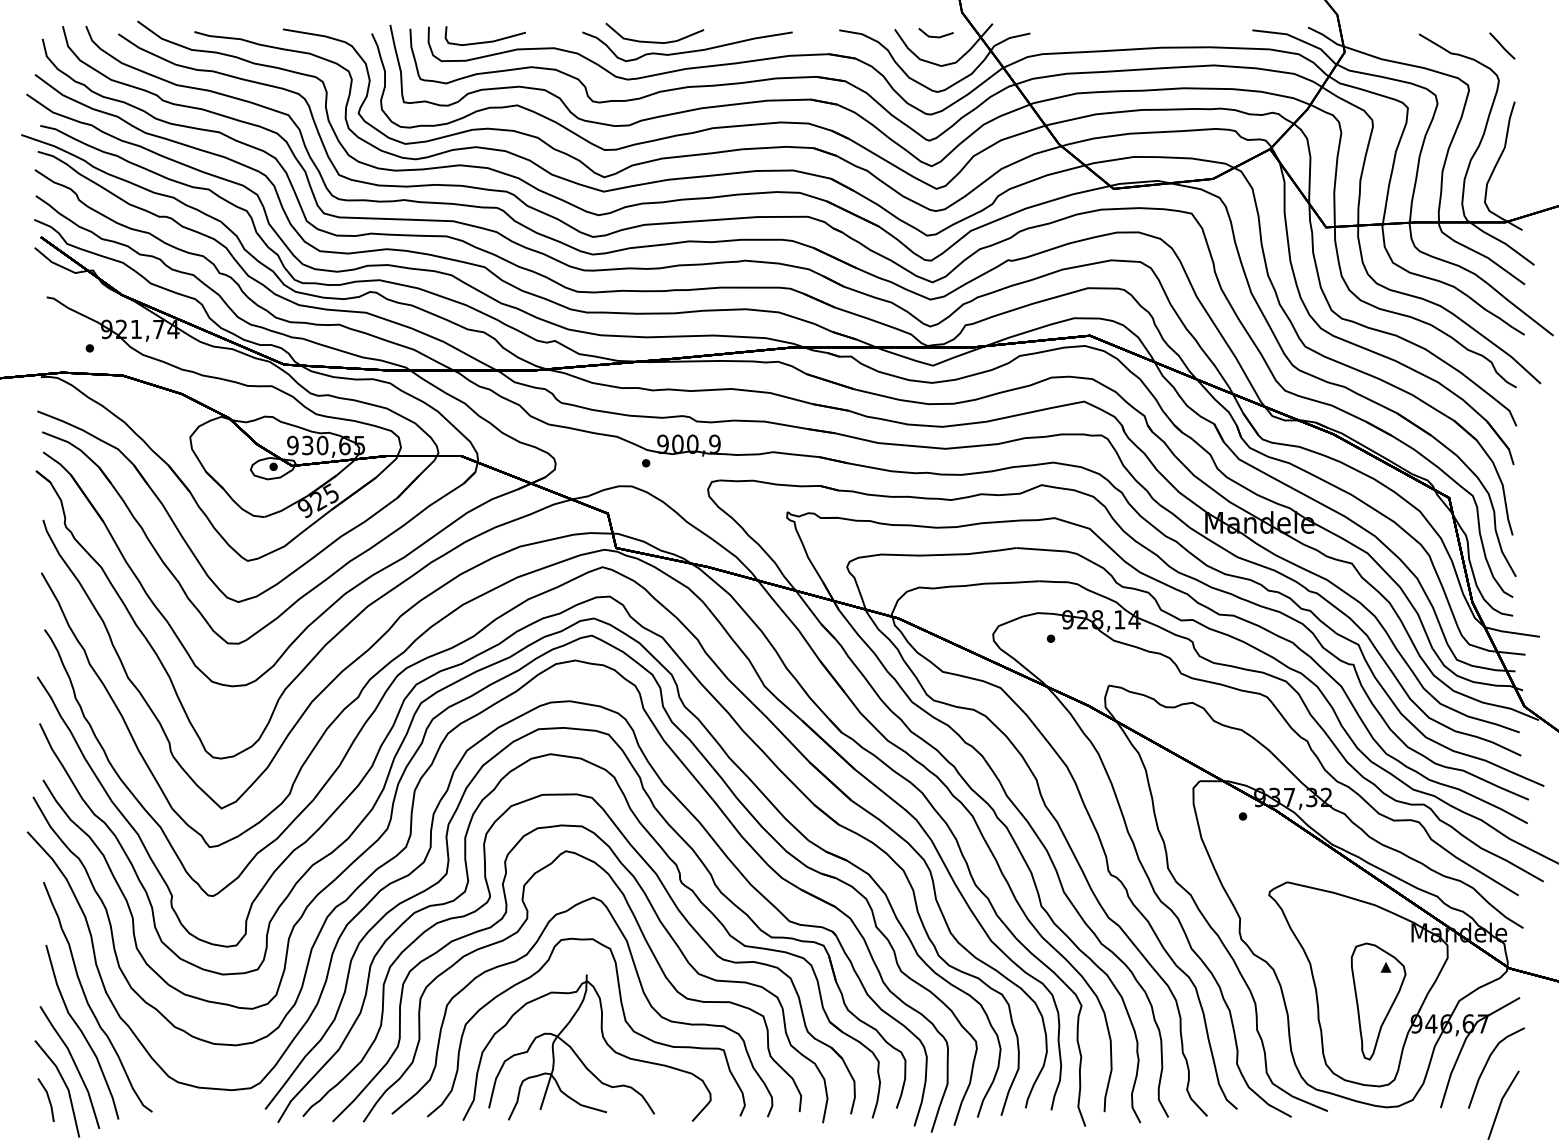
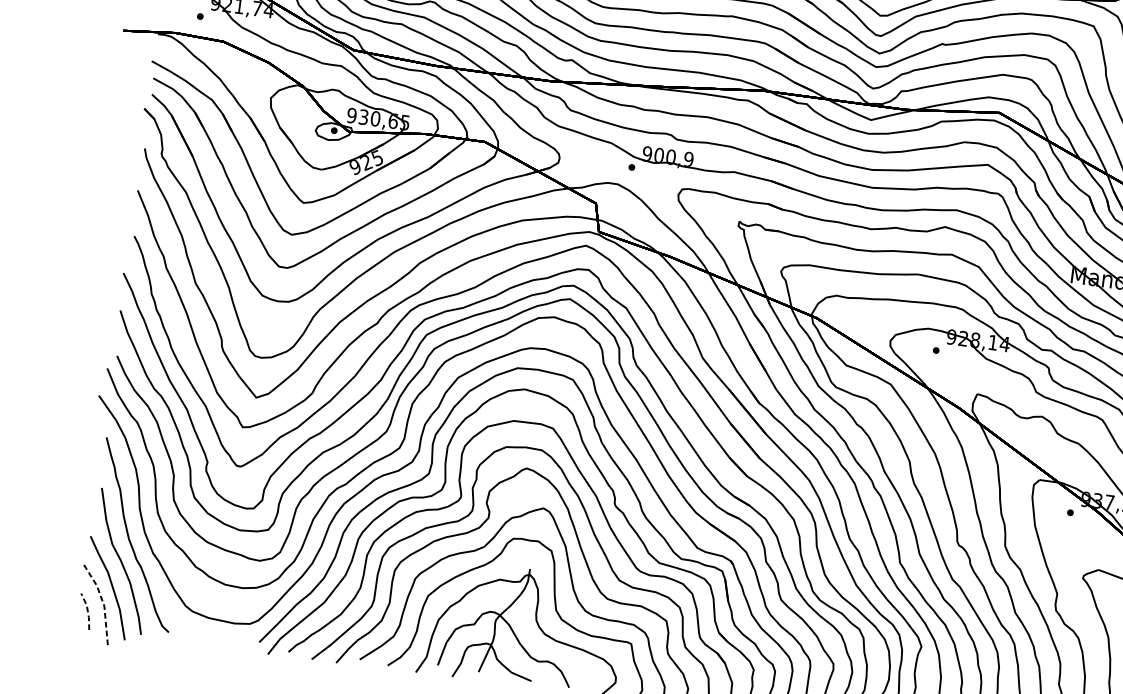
line: (65, 1084) -> (102, 601), solid -> dashed
line: (48, 1098) -> (87, 610), solid -> dashed

